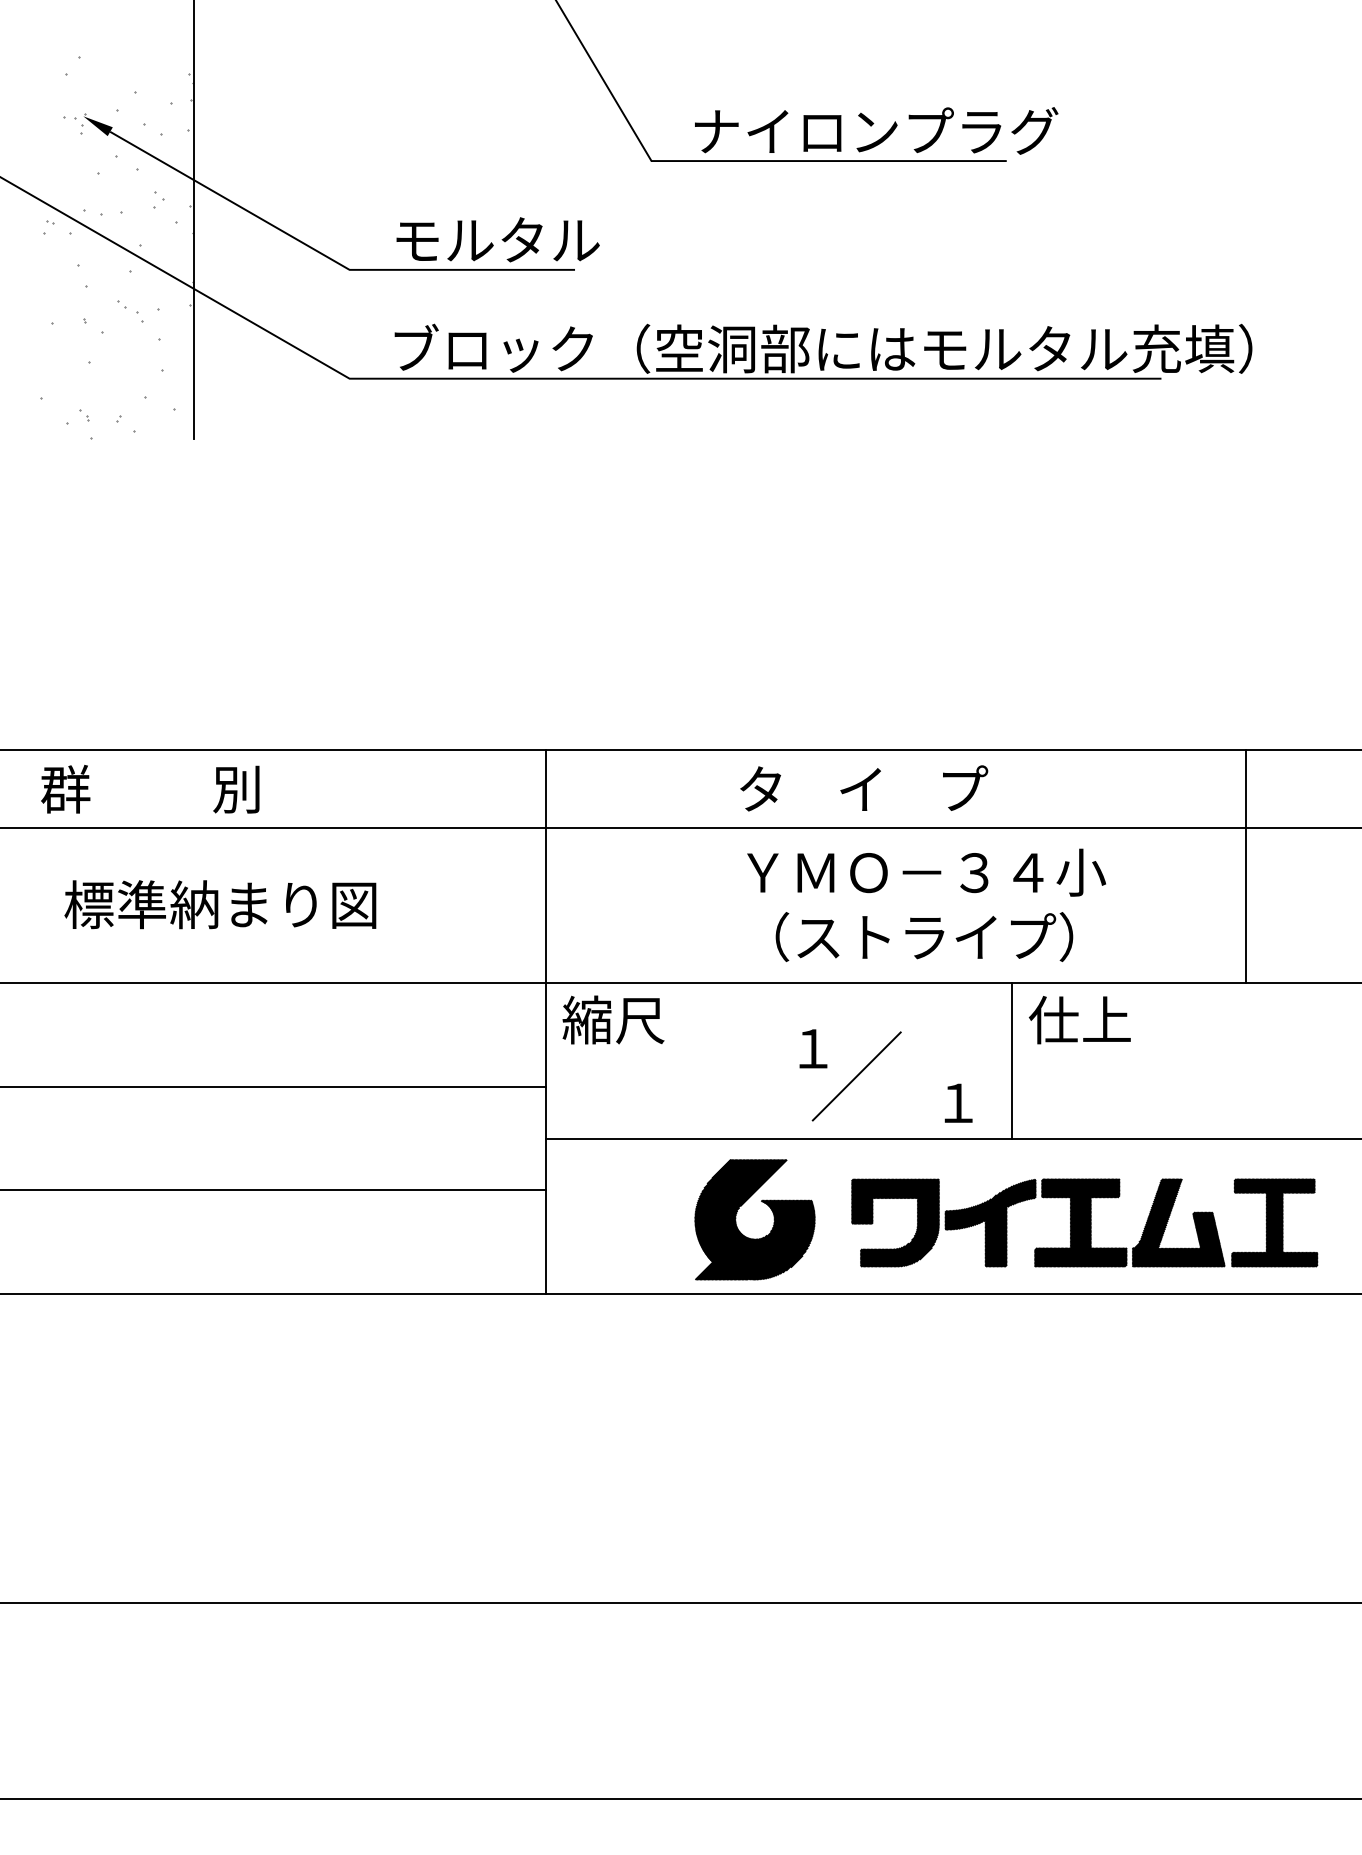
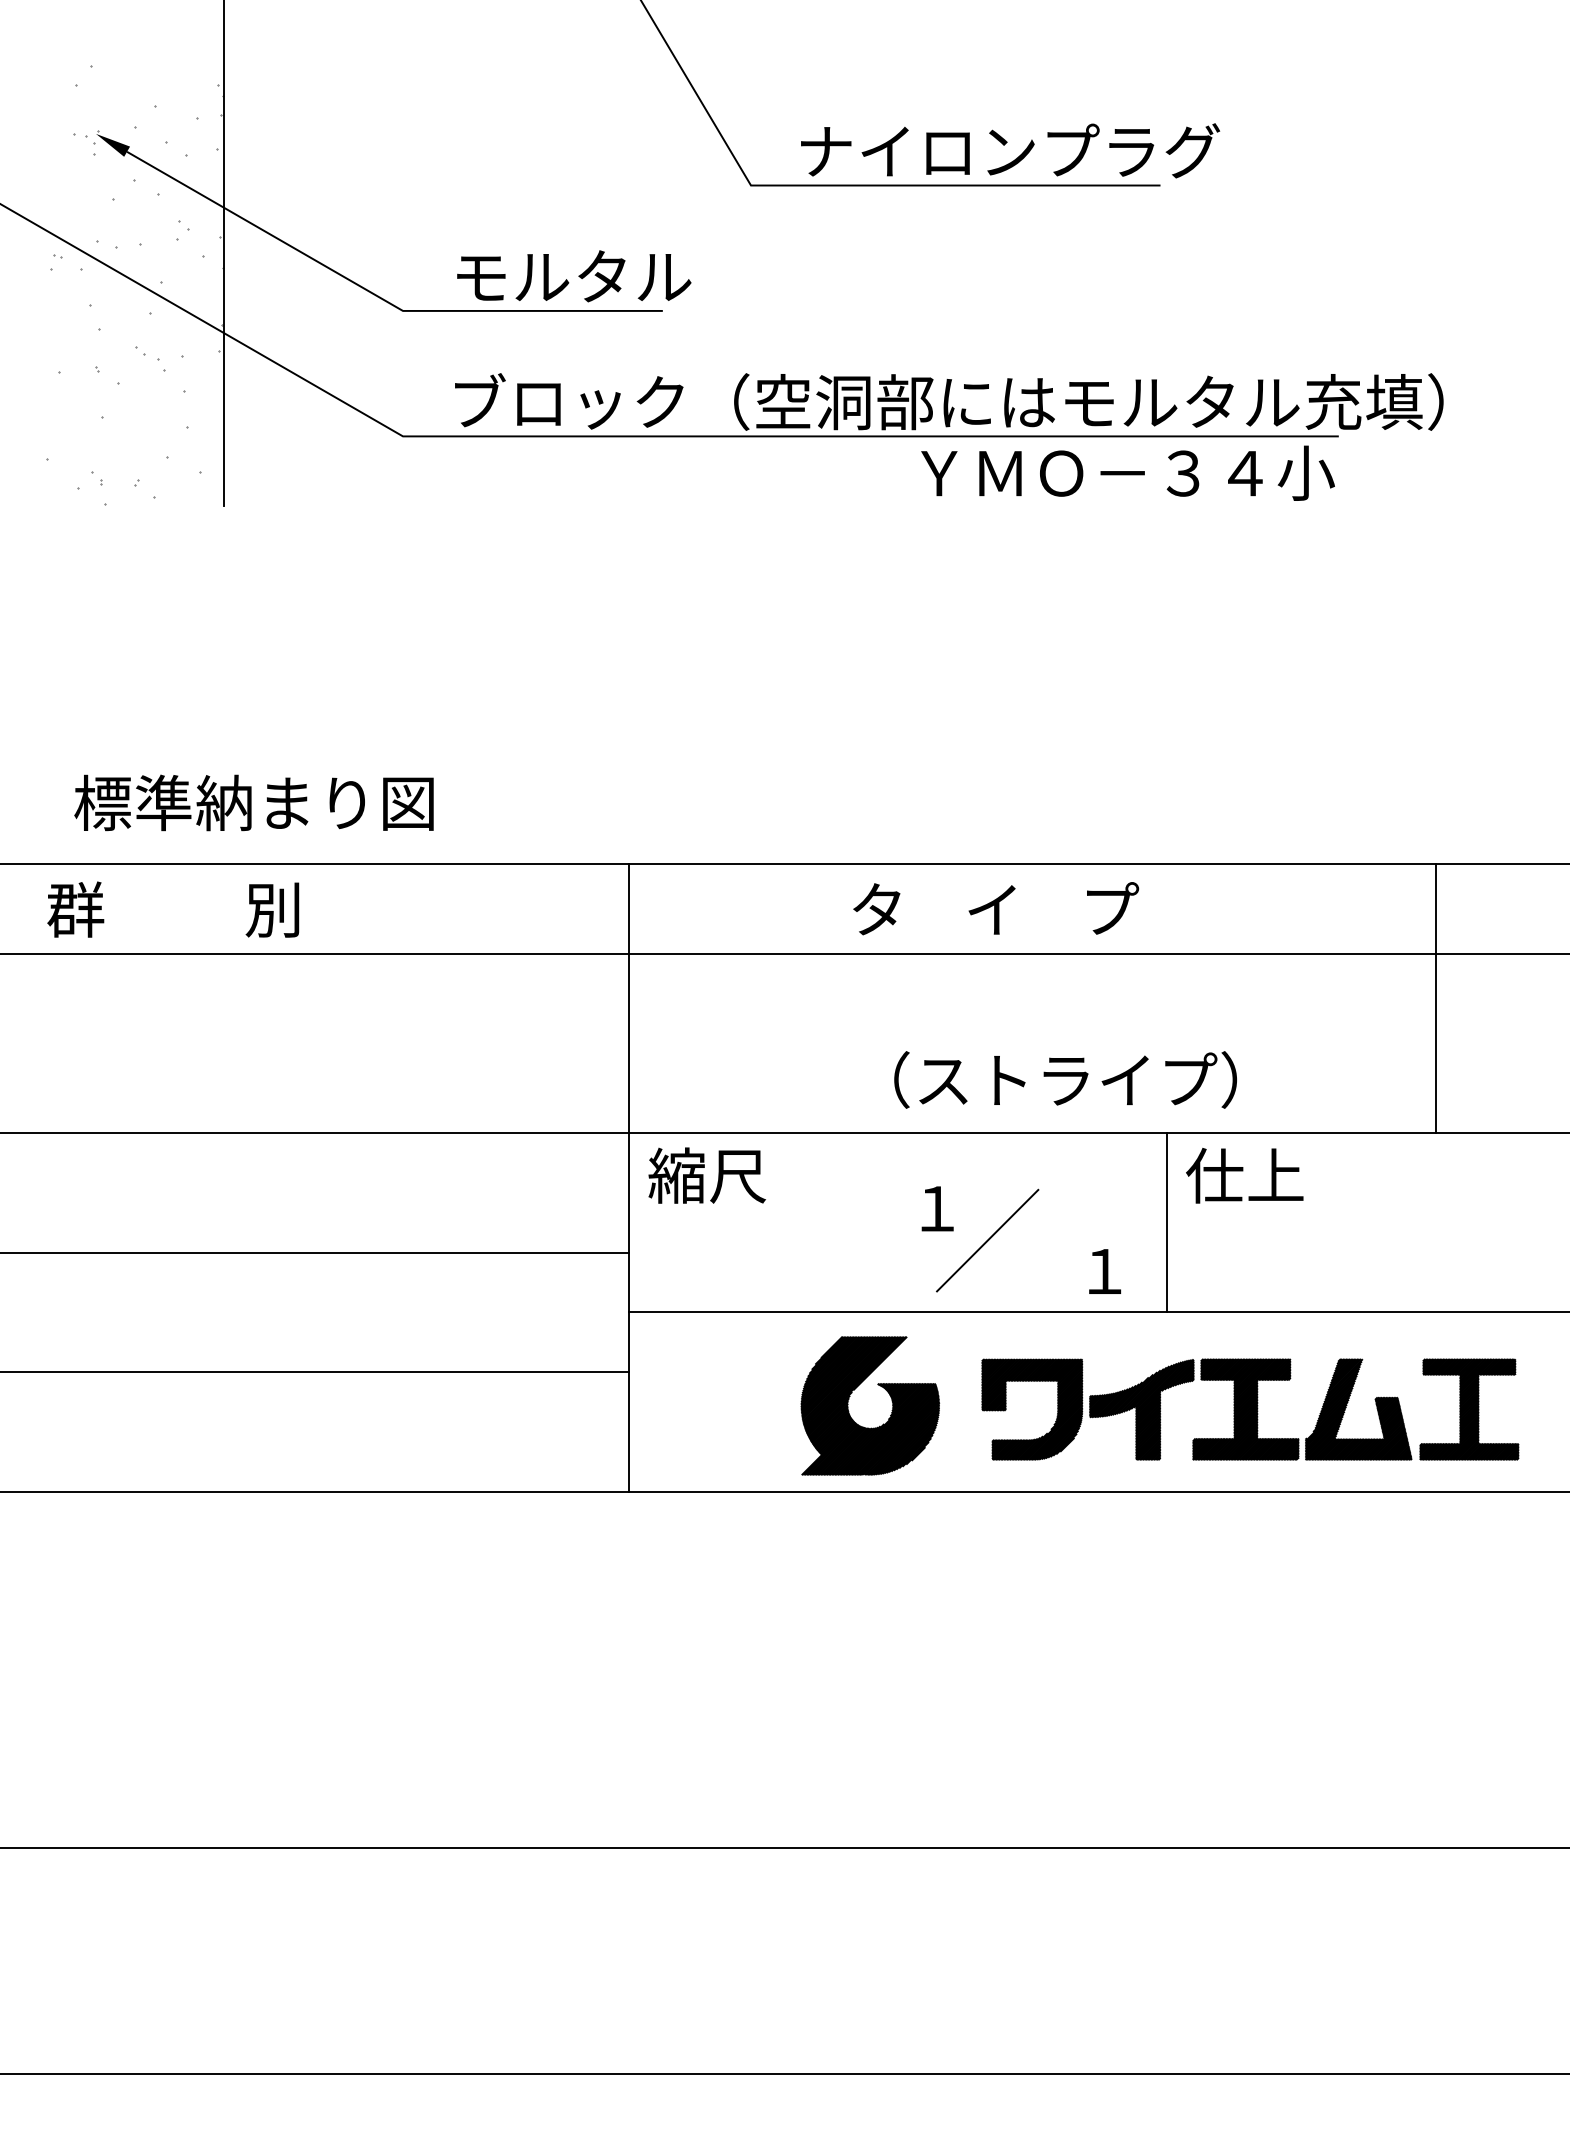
text: (926, 872) -> (1127, 473), moved
text: (220, 904) -> (254, 802), moved

